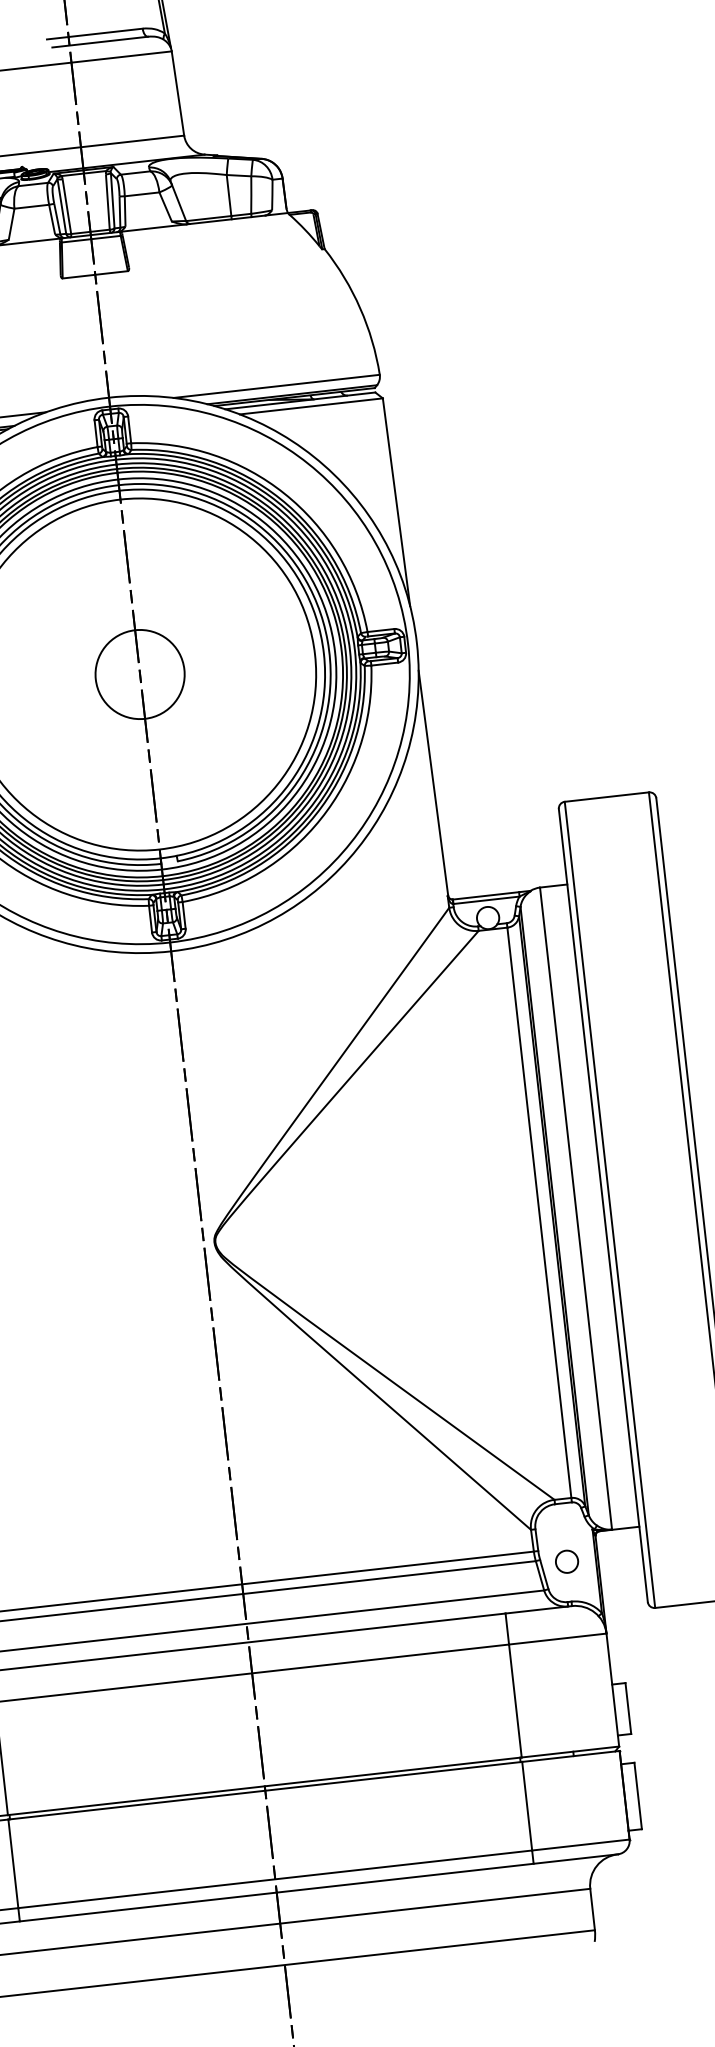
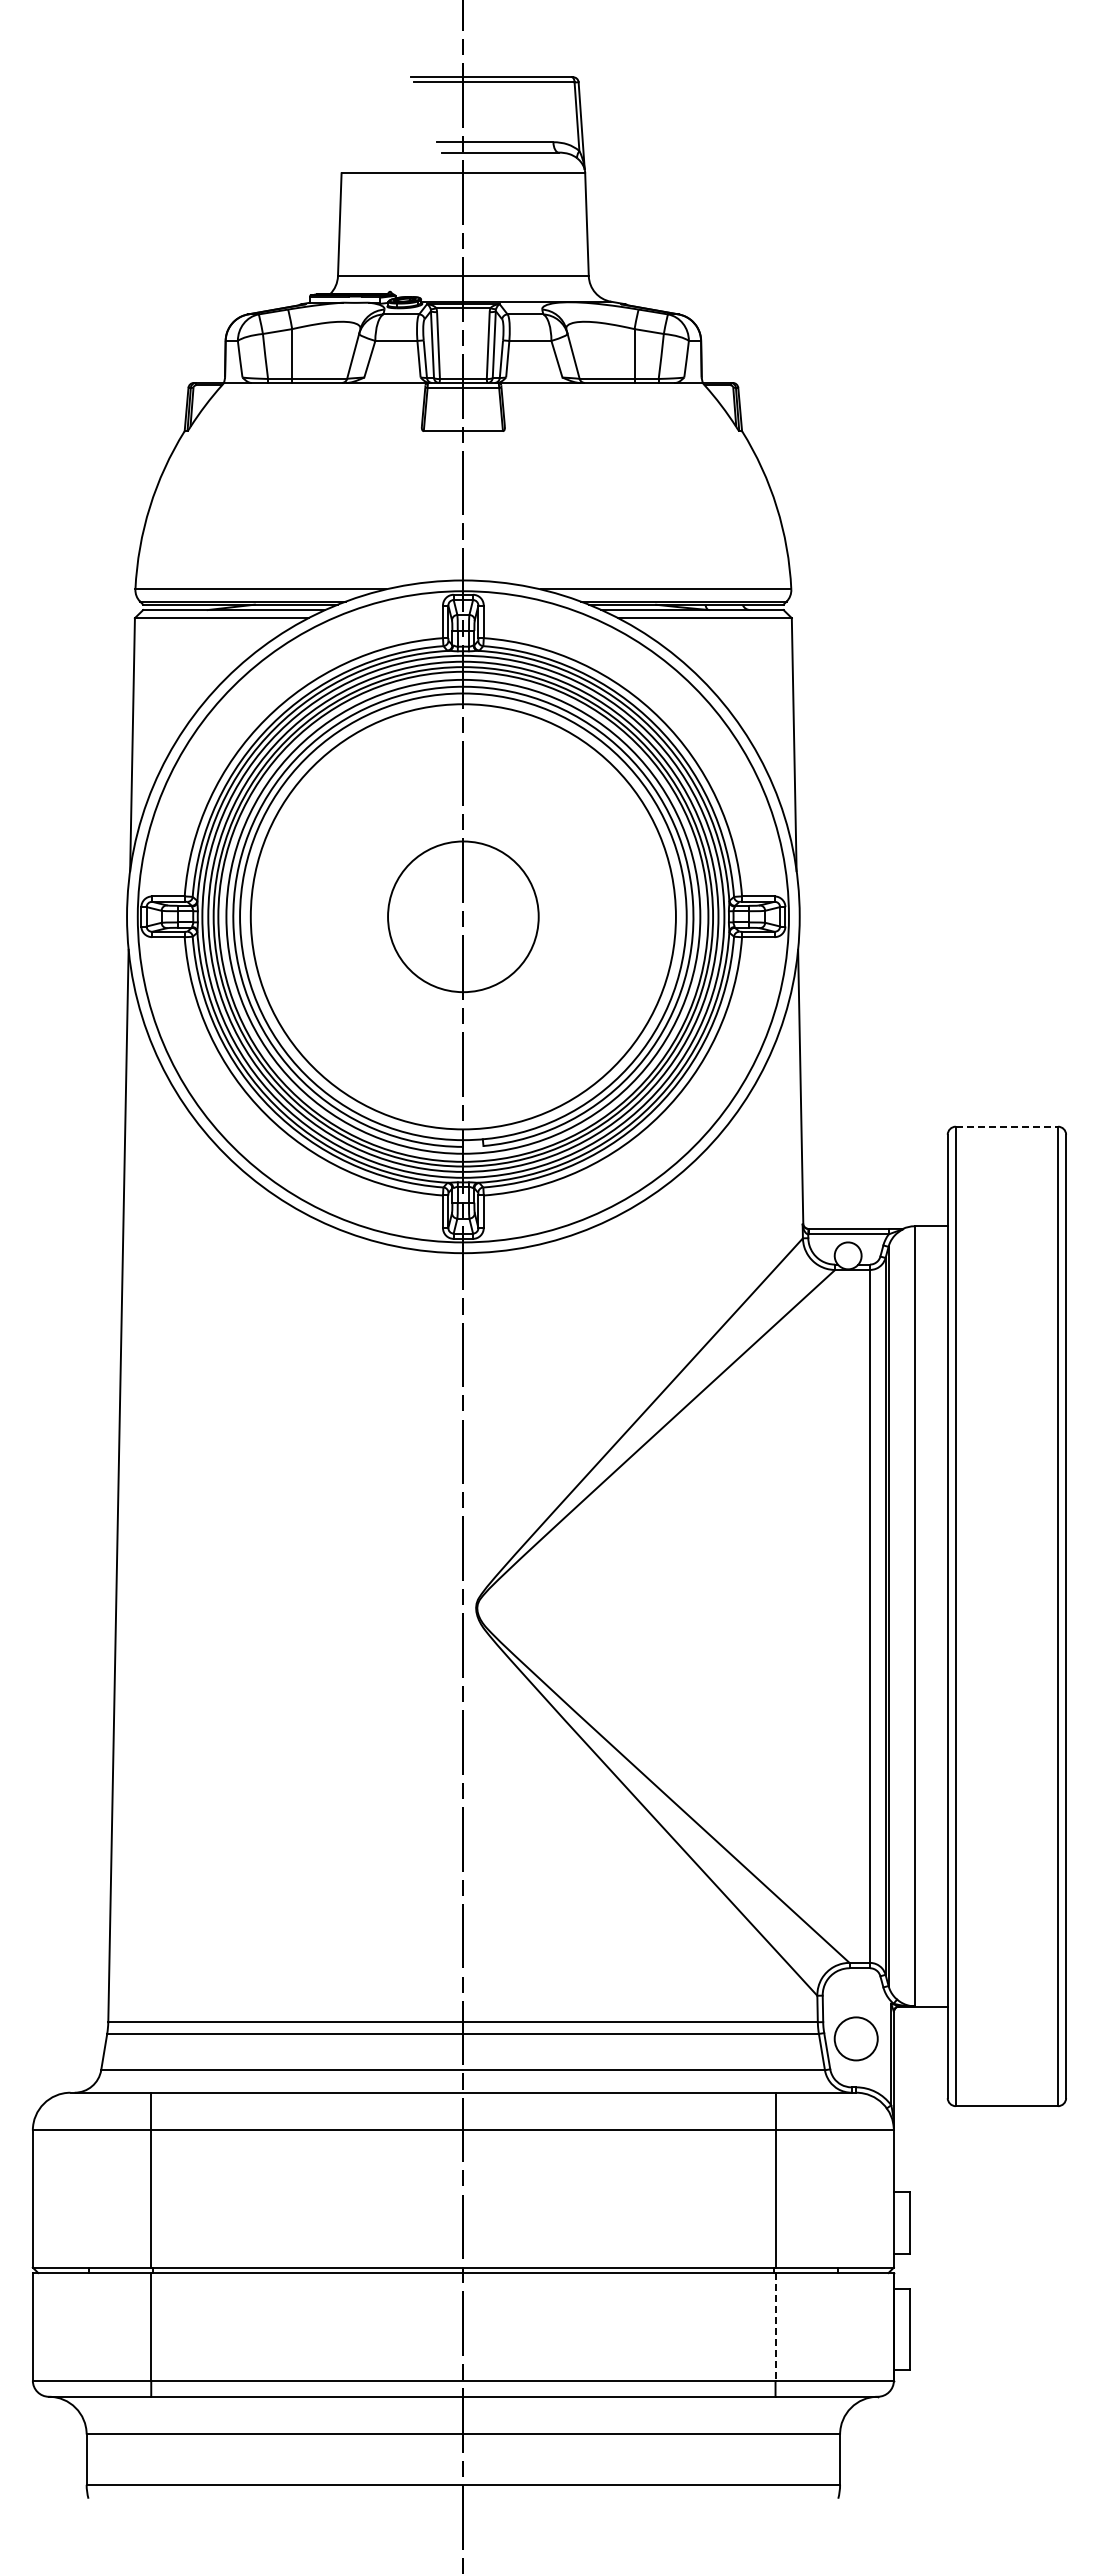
circle: (140, 674) -> (463, 916), size x1.4
line: (607, 796) -> (1007, 1126), solid -> dashed
circle: (566, 1561) -> (855, 2038), size x1.6
line: (527, 1805) -> (775, 2326), solid -> dashed

